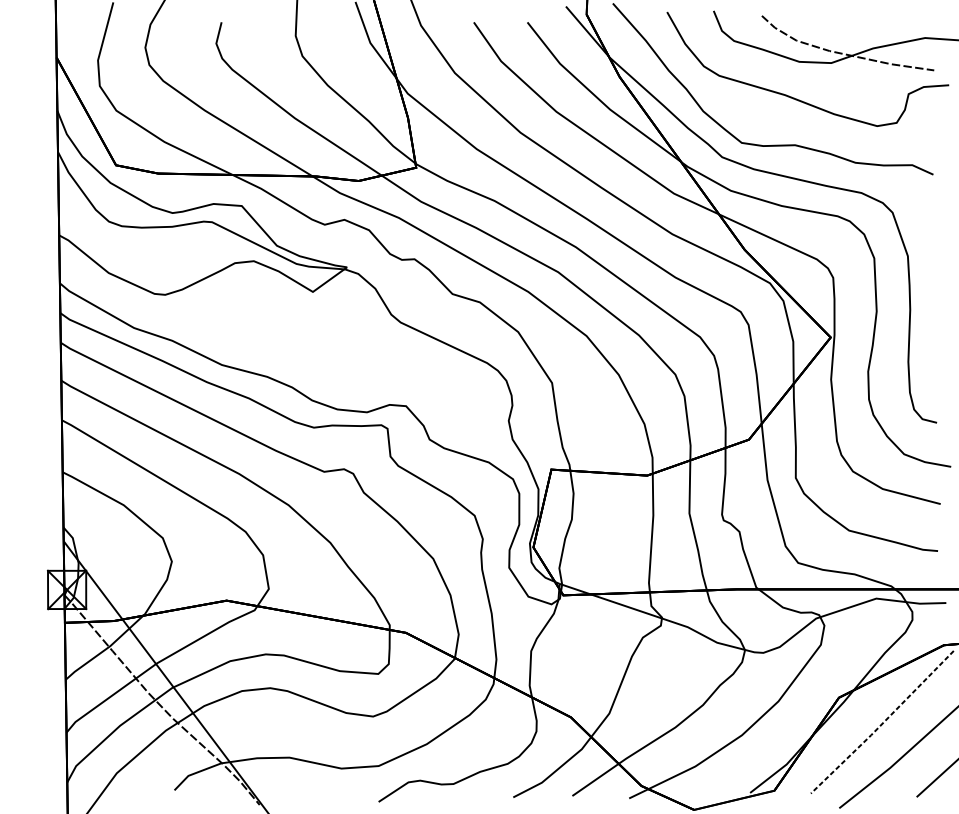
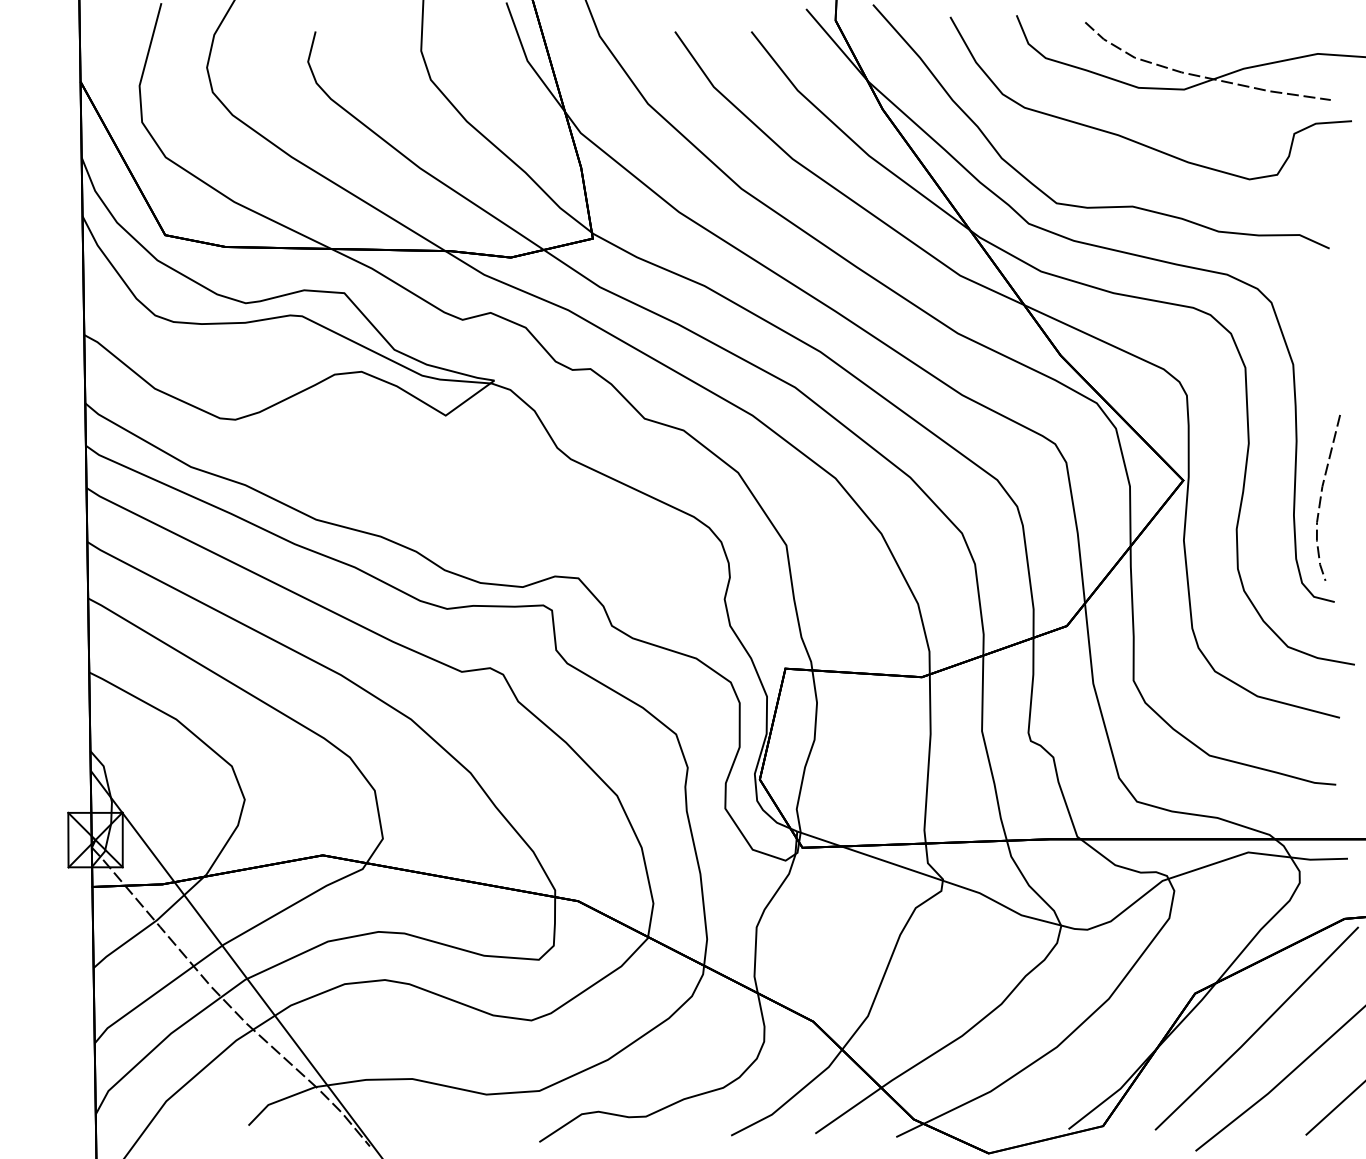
curve: (927, 349) -> (1321, 497), added
line: (882, 723) -> (1257, 1030), dashed -> solid

